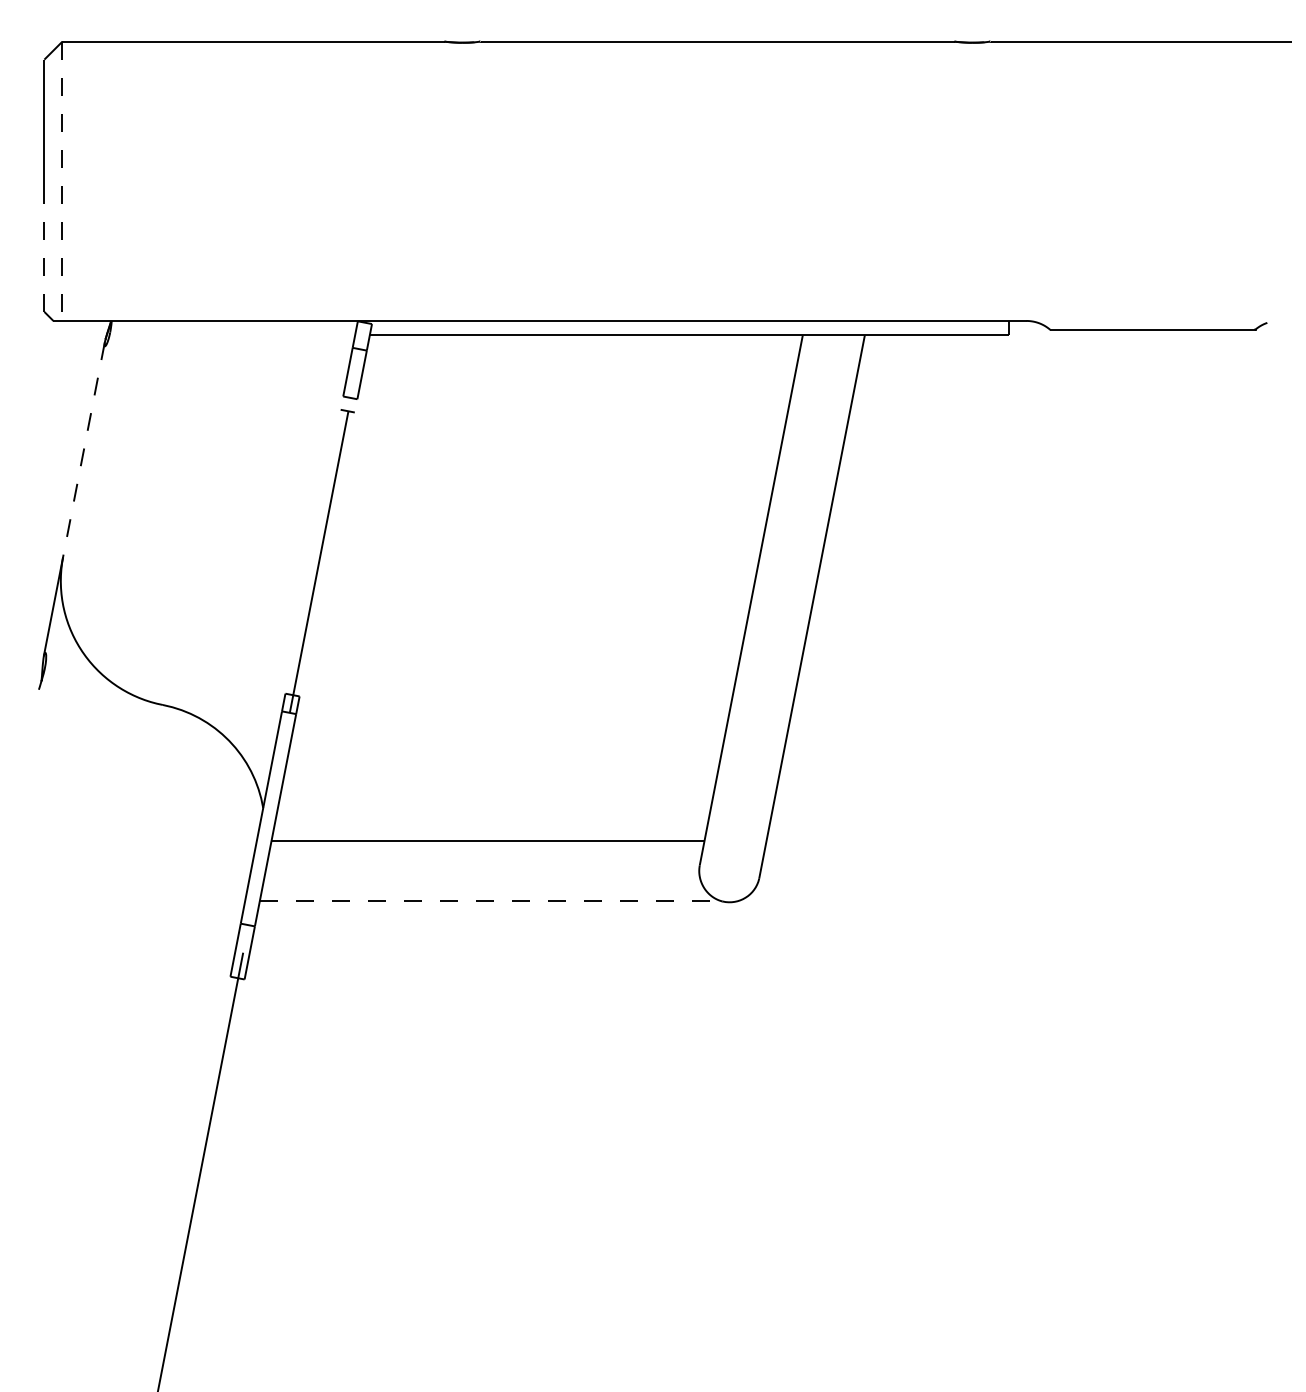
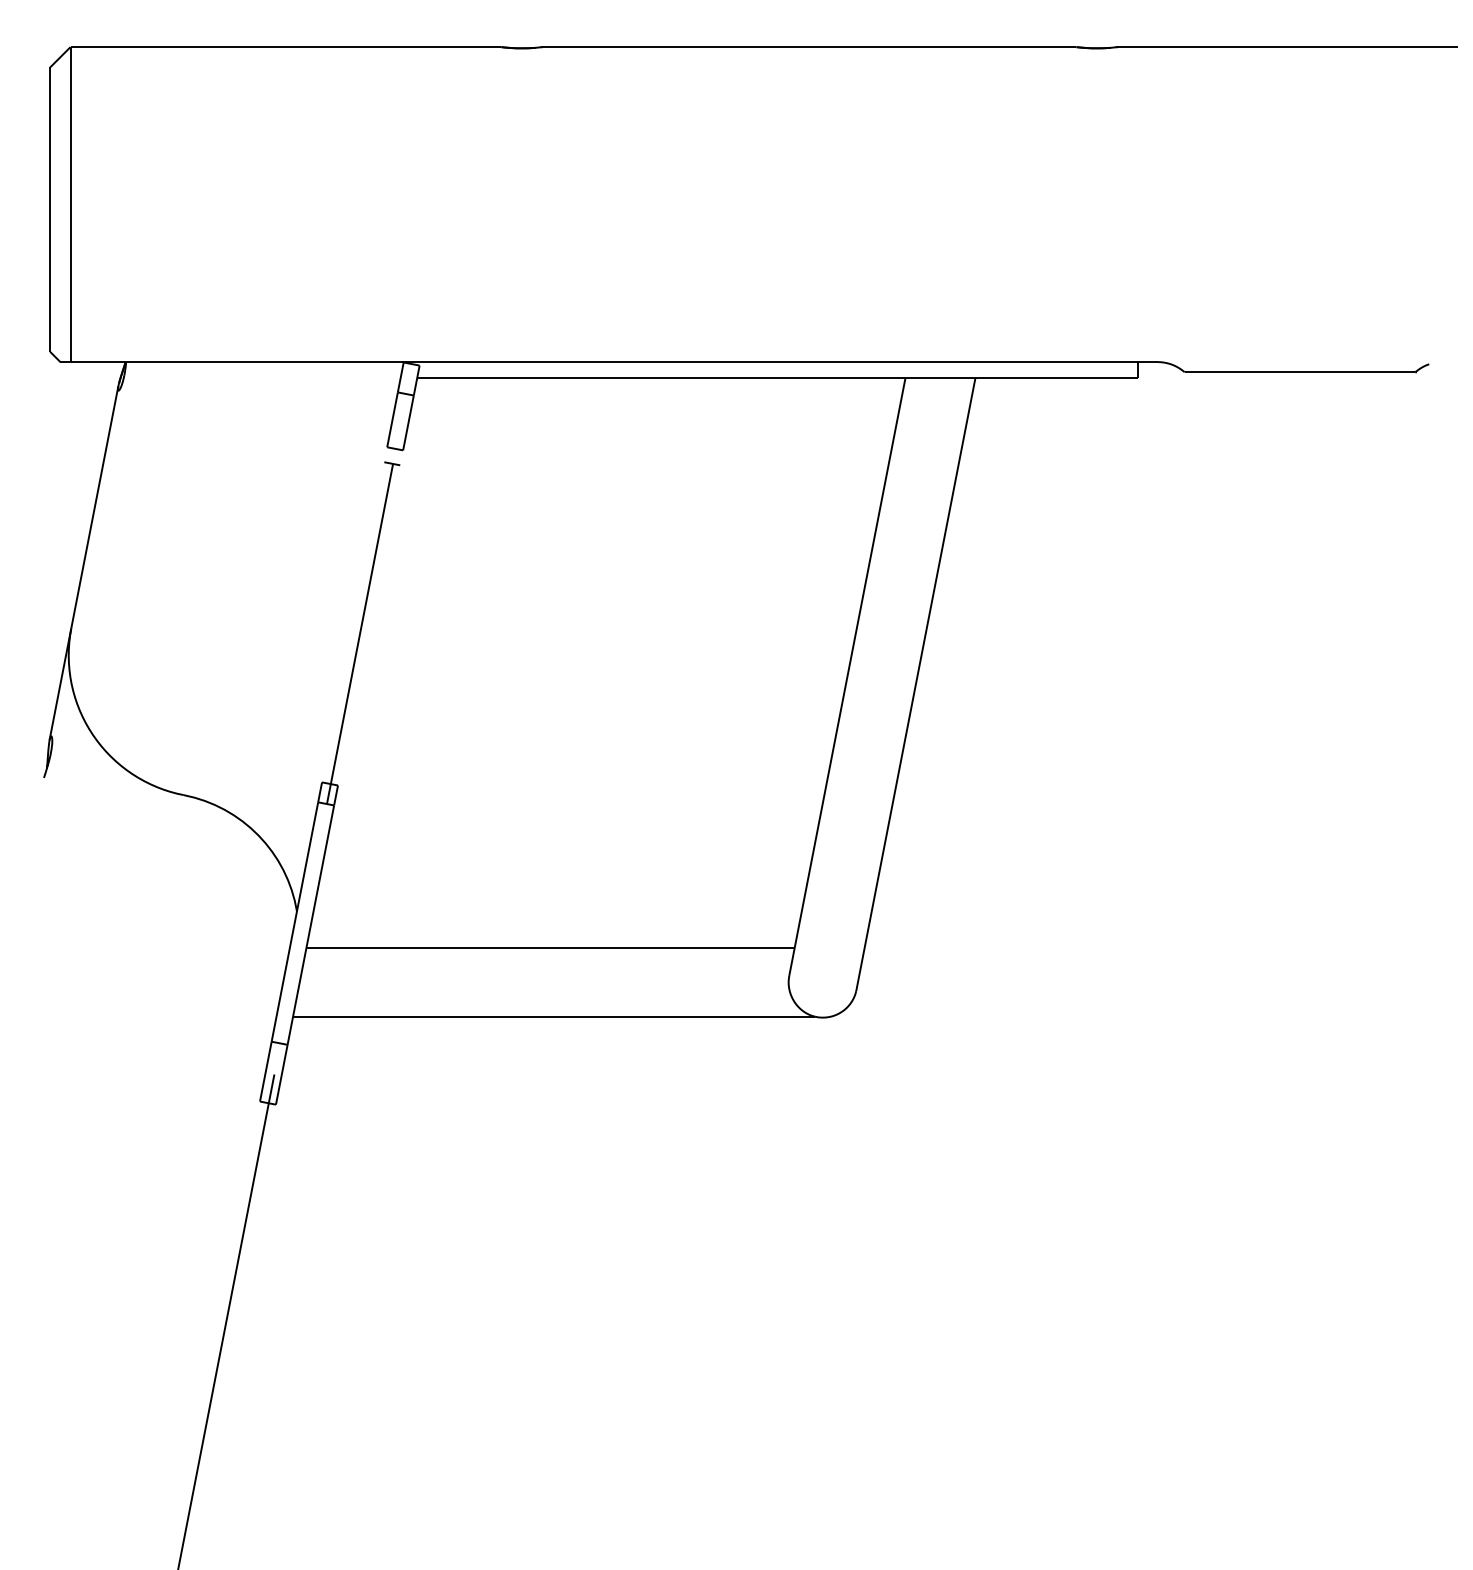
line: (62, 182) -> (70, 205), dashed -> solid
line: (44, 248) -> (50, 280), dashed -> solid
line: (83, 449) -> (94, 507), dashed -> solid
line: (491, 901) -> (554, 1016), dashed -> solid

